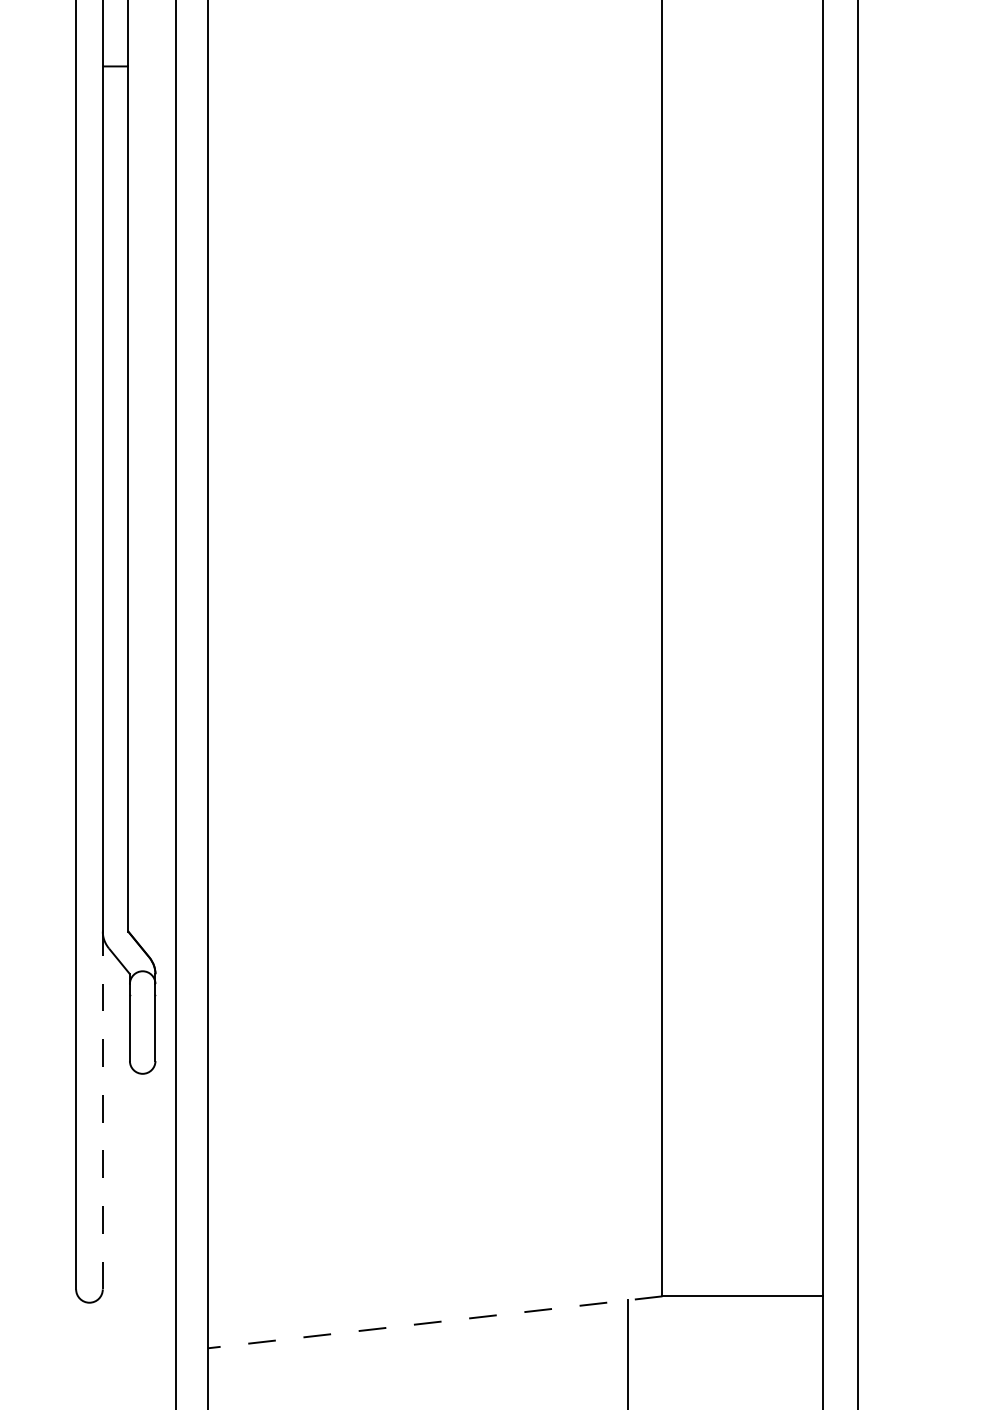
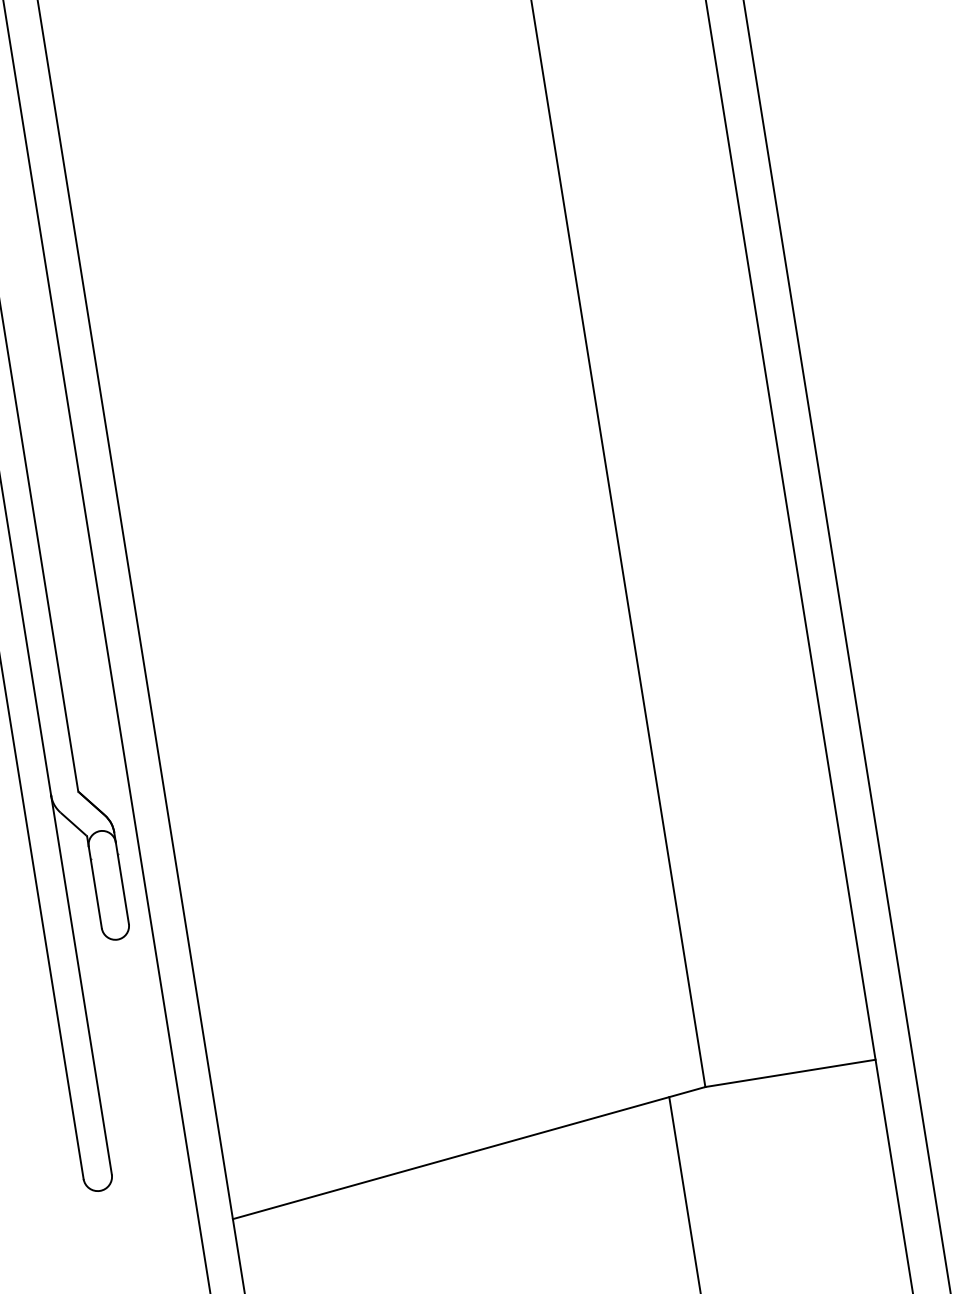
line: (102, 1110) -> (81, 985), dashed -> solid
line: (435, 1322) -> (469, 1153), dashed -> solid

